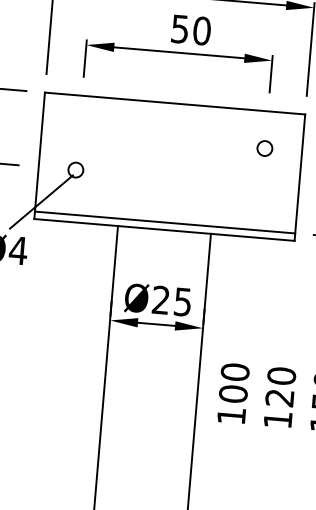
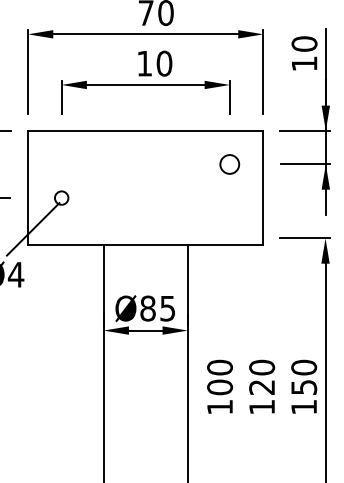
text: (179, 28) -> (144, 63), 50 -> 10
circle: (264, 148) -> (229, 164), size x1.4
line: (164, 222) -> (145, 238), removed
text: (160, 300) -> (147, 308), Ø25 -> Ø85

